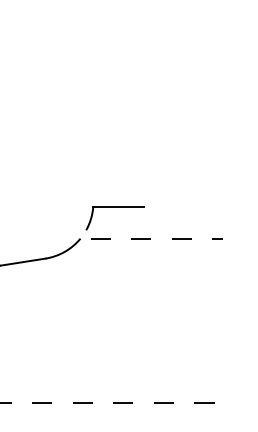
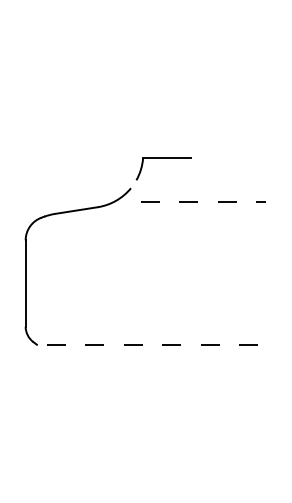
line: (150, 237) -> (197, 201), moved

